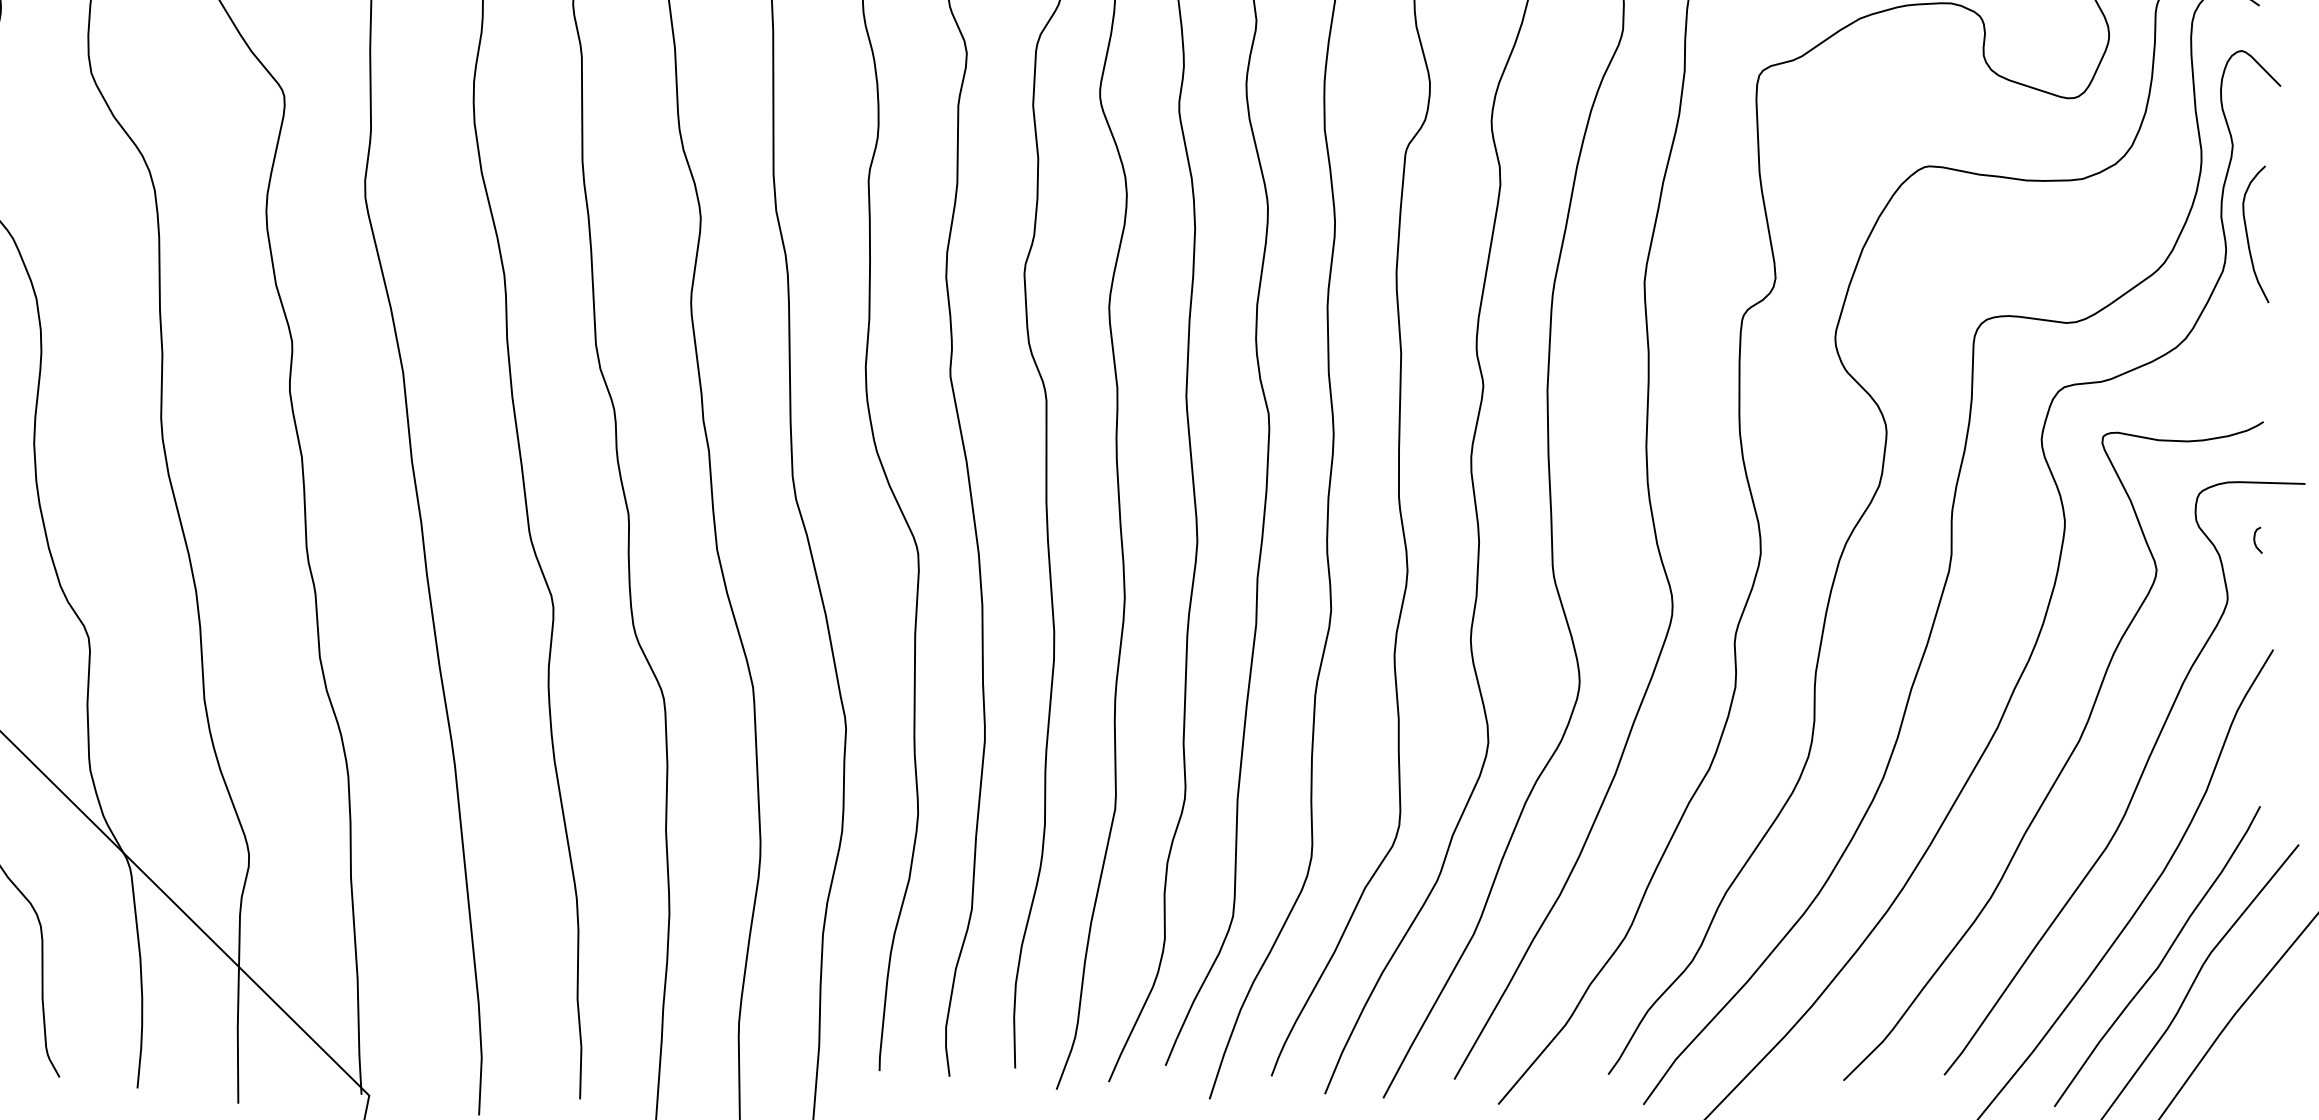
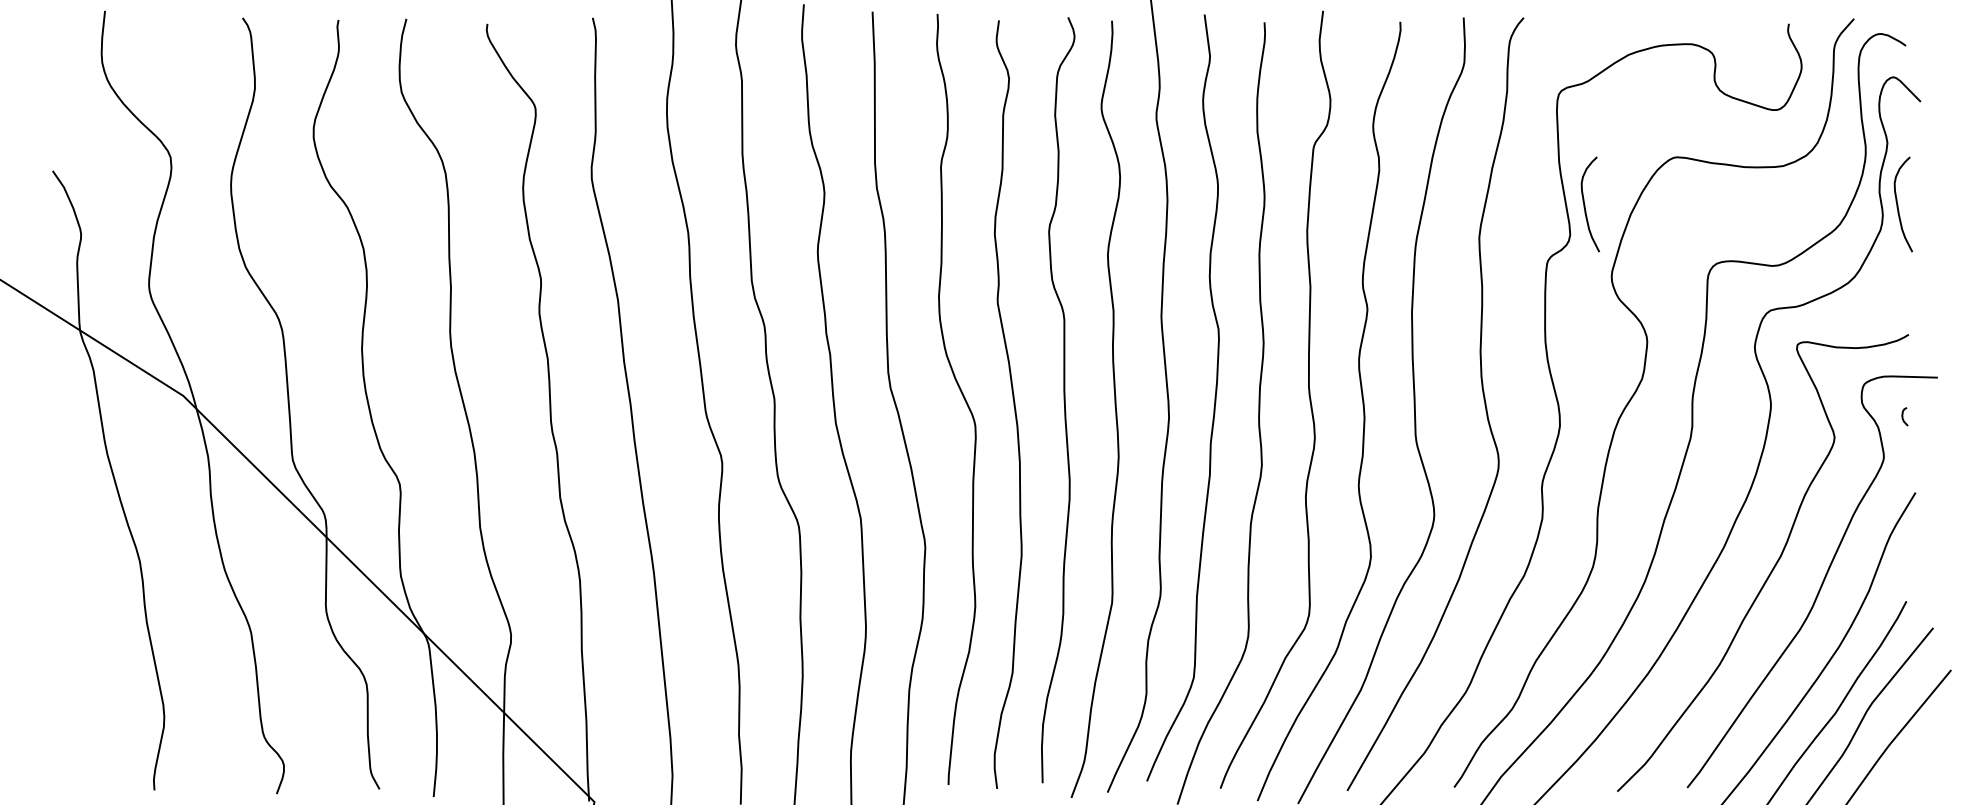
curve: (1797, 234) -> (1585, 204), added

